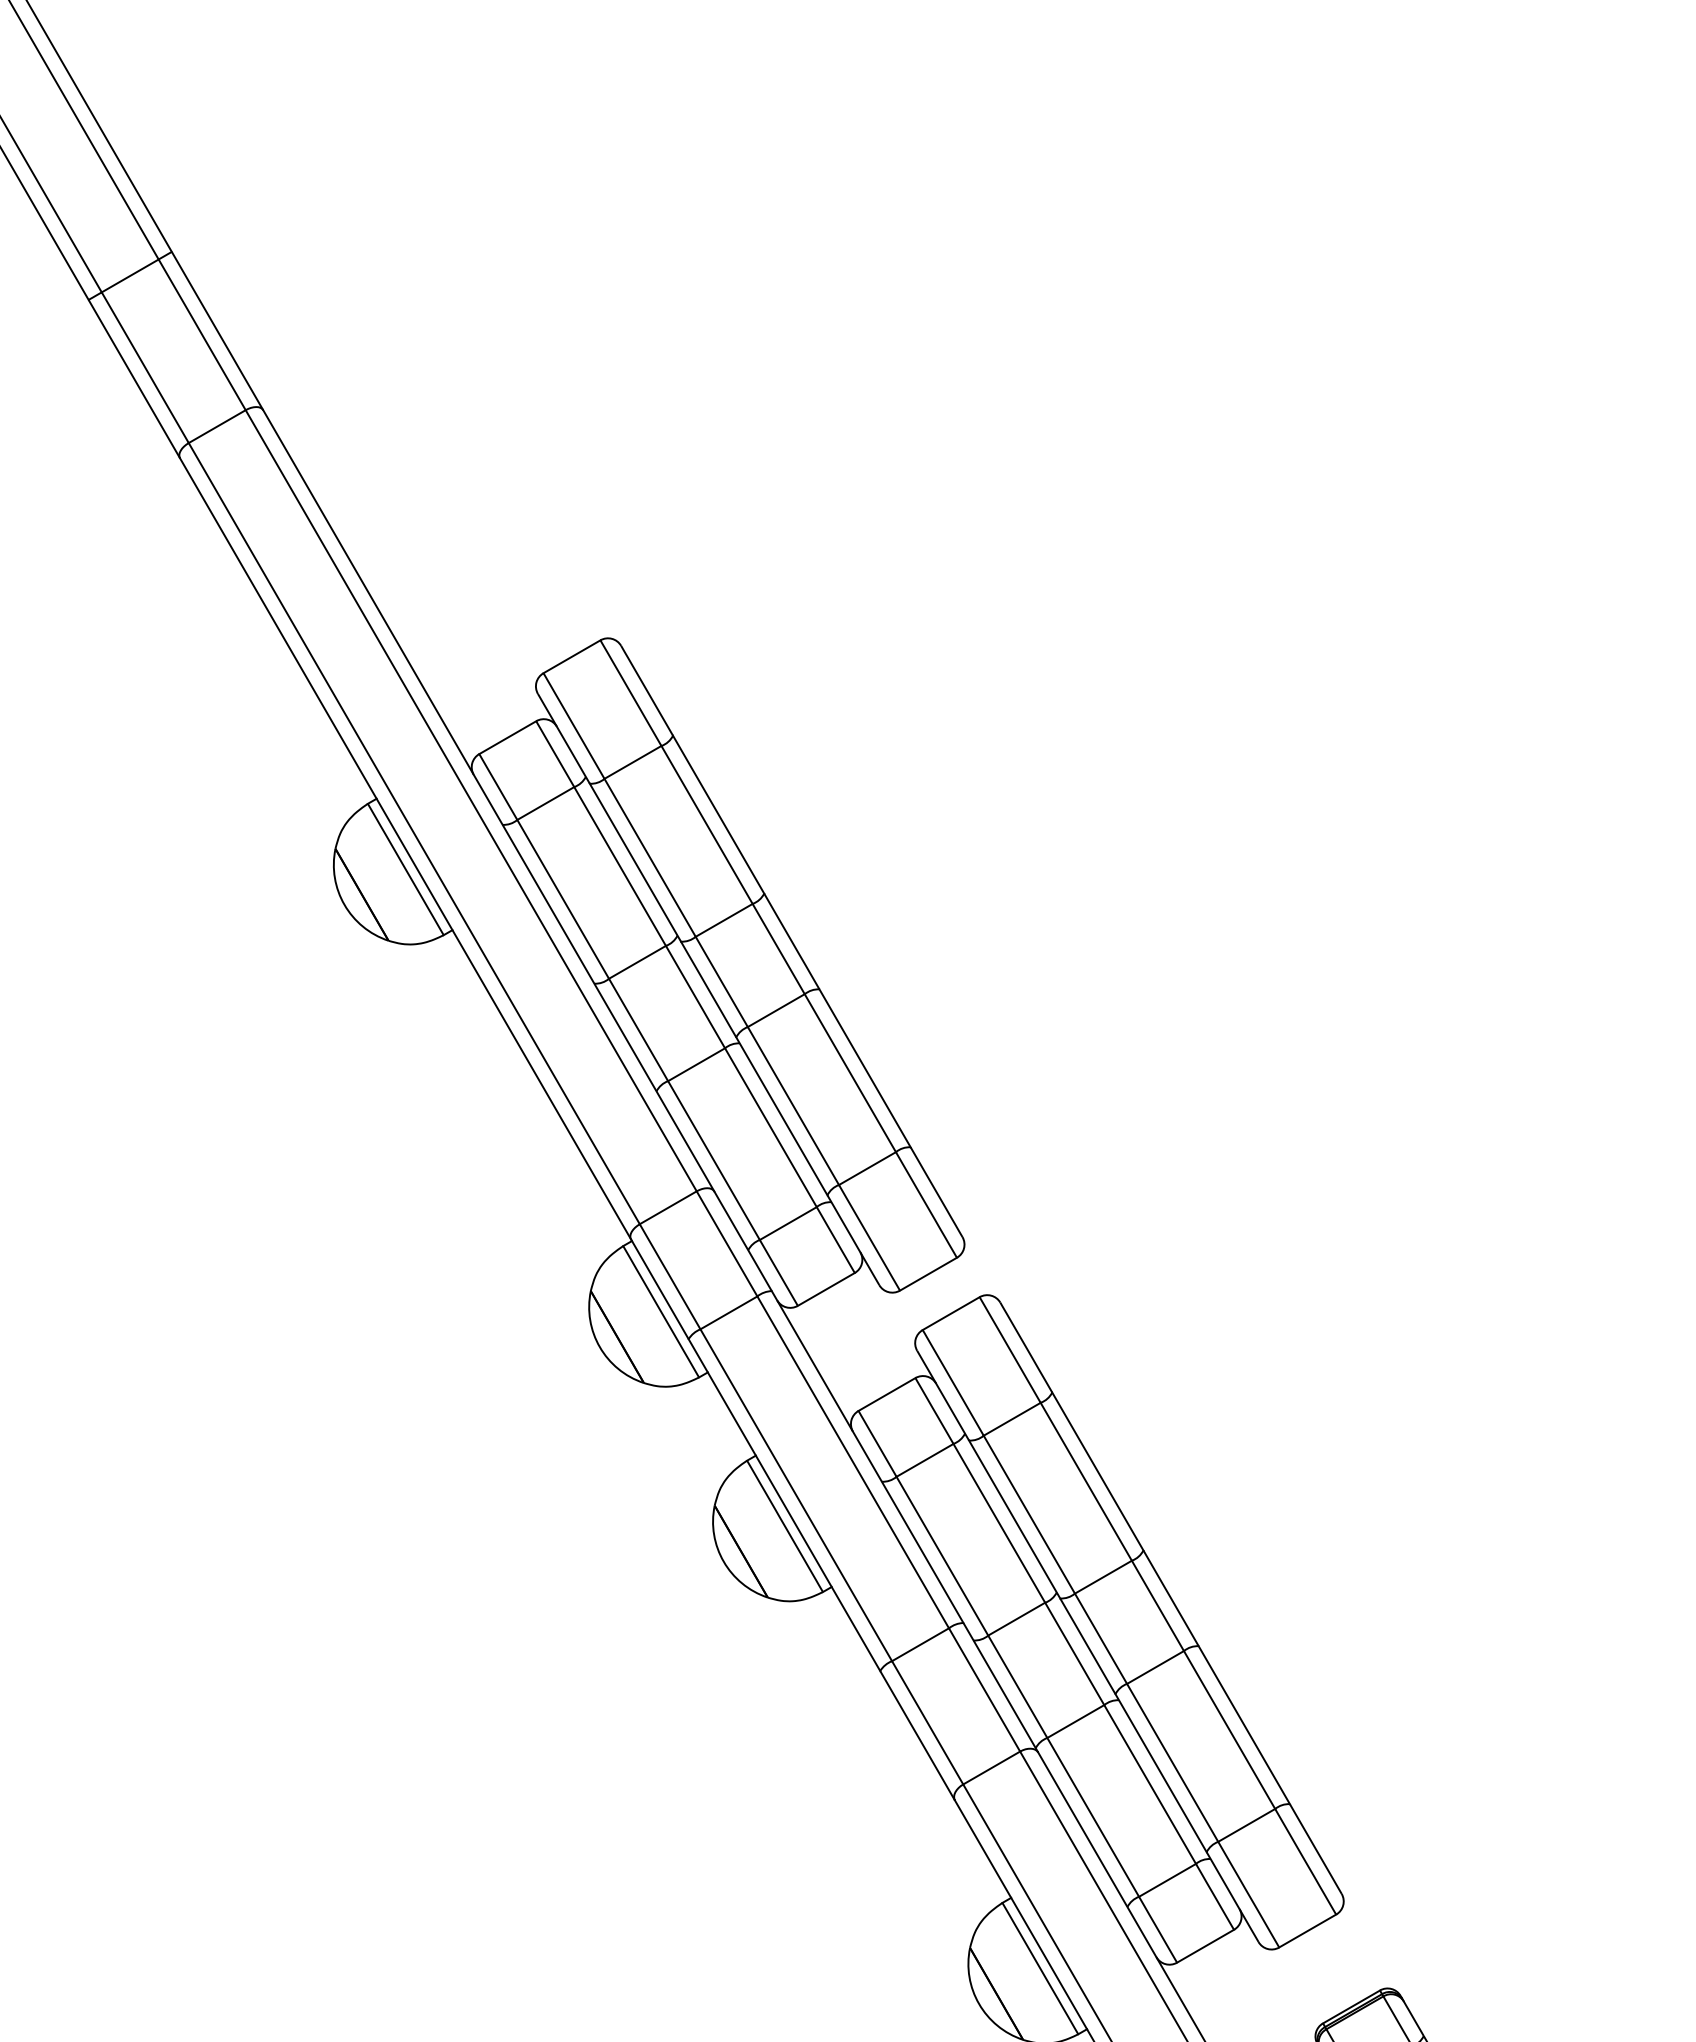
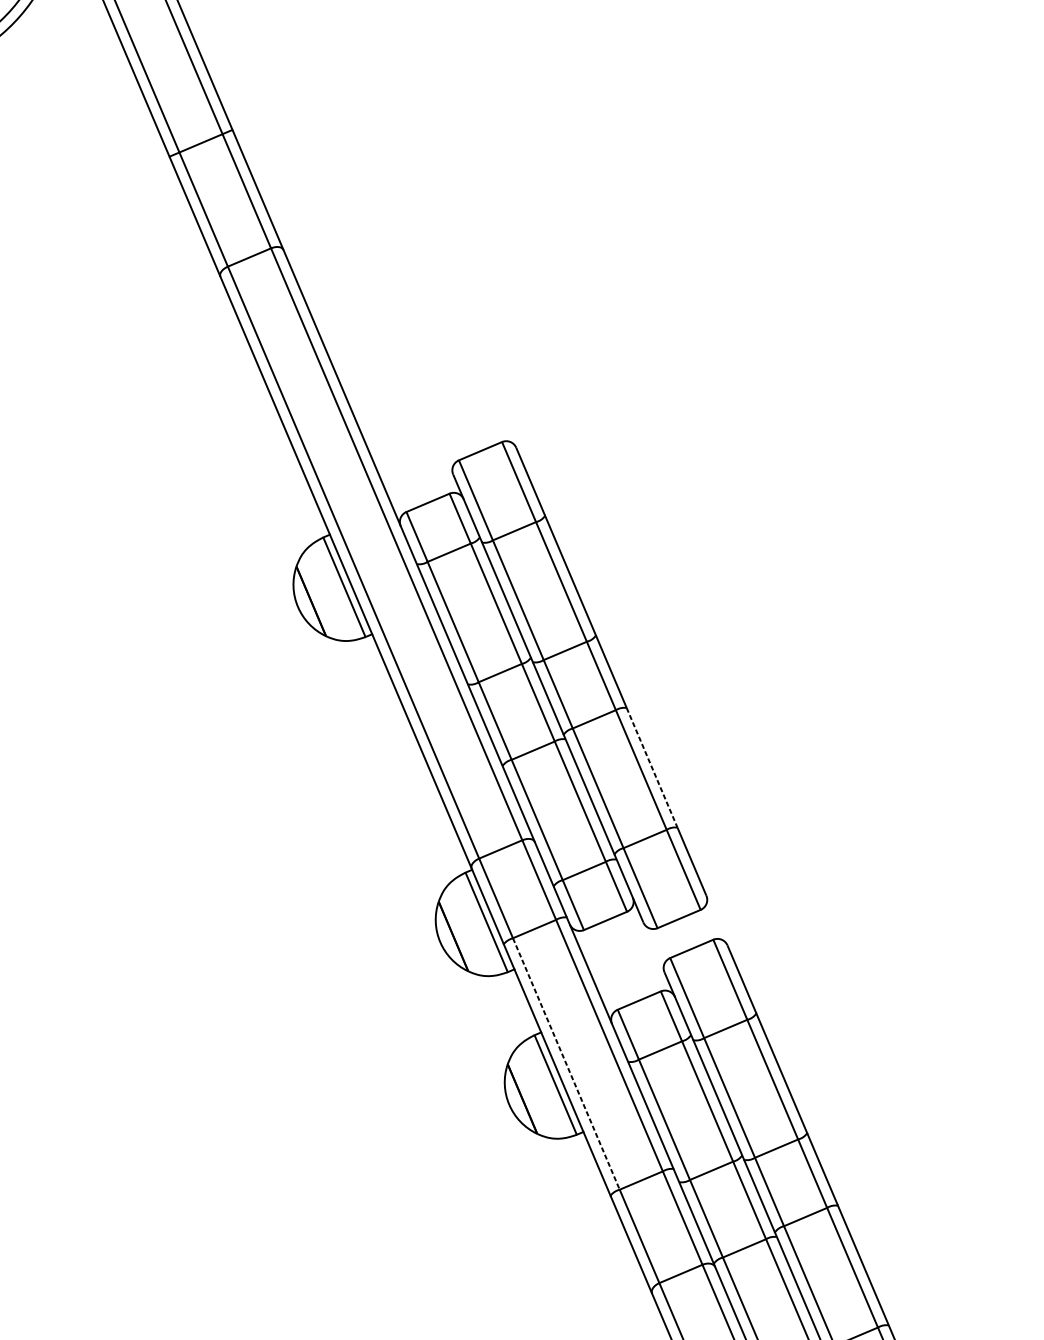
line: (865, 1068) -> (652, 768), solid -> dashed
line: (796, 1495) -> (566, 1064), solid -> dashed

